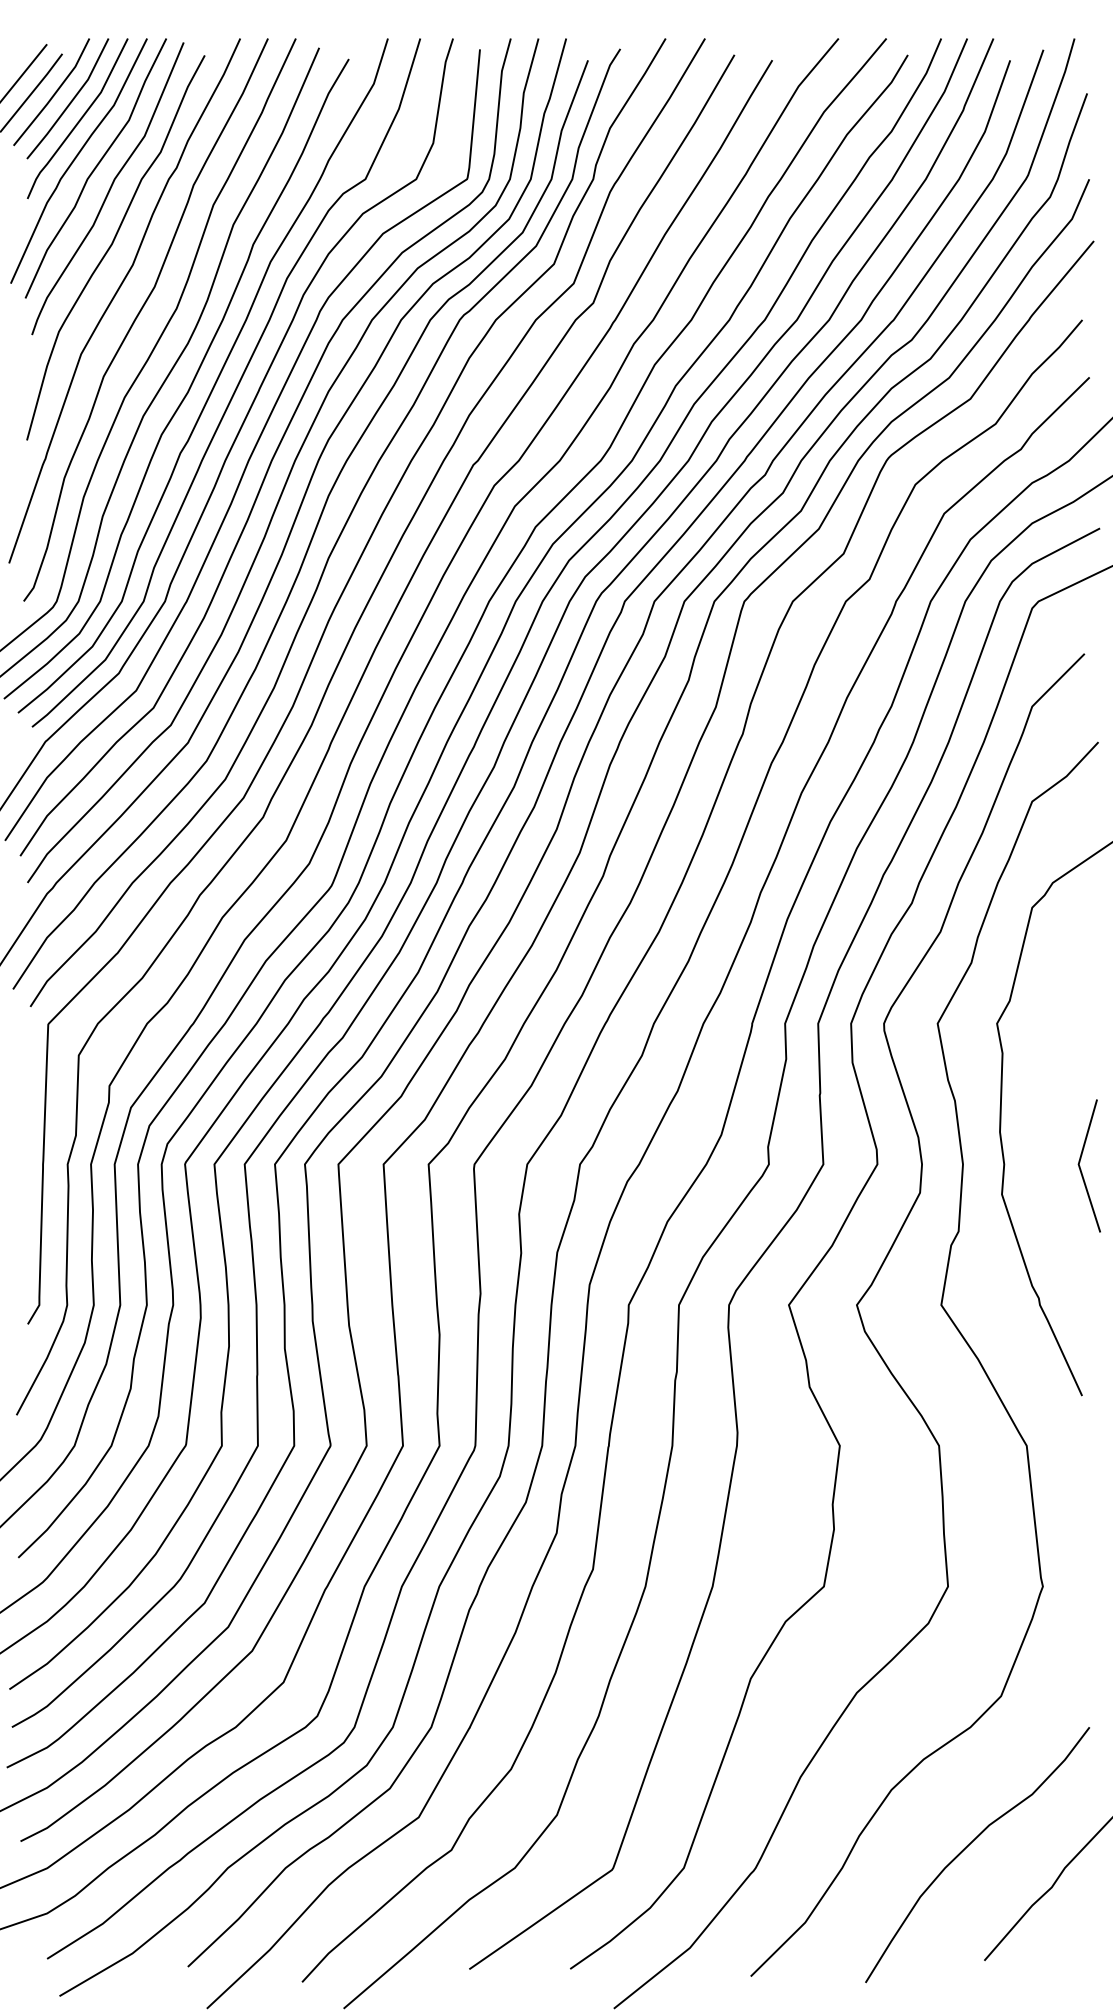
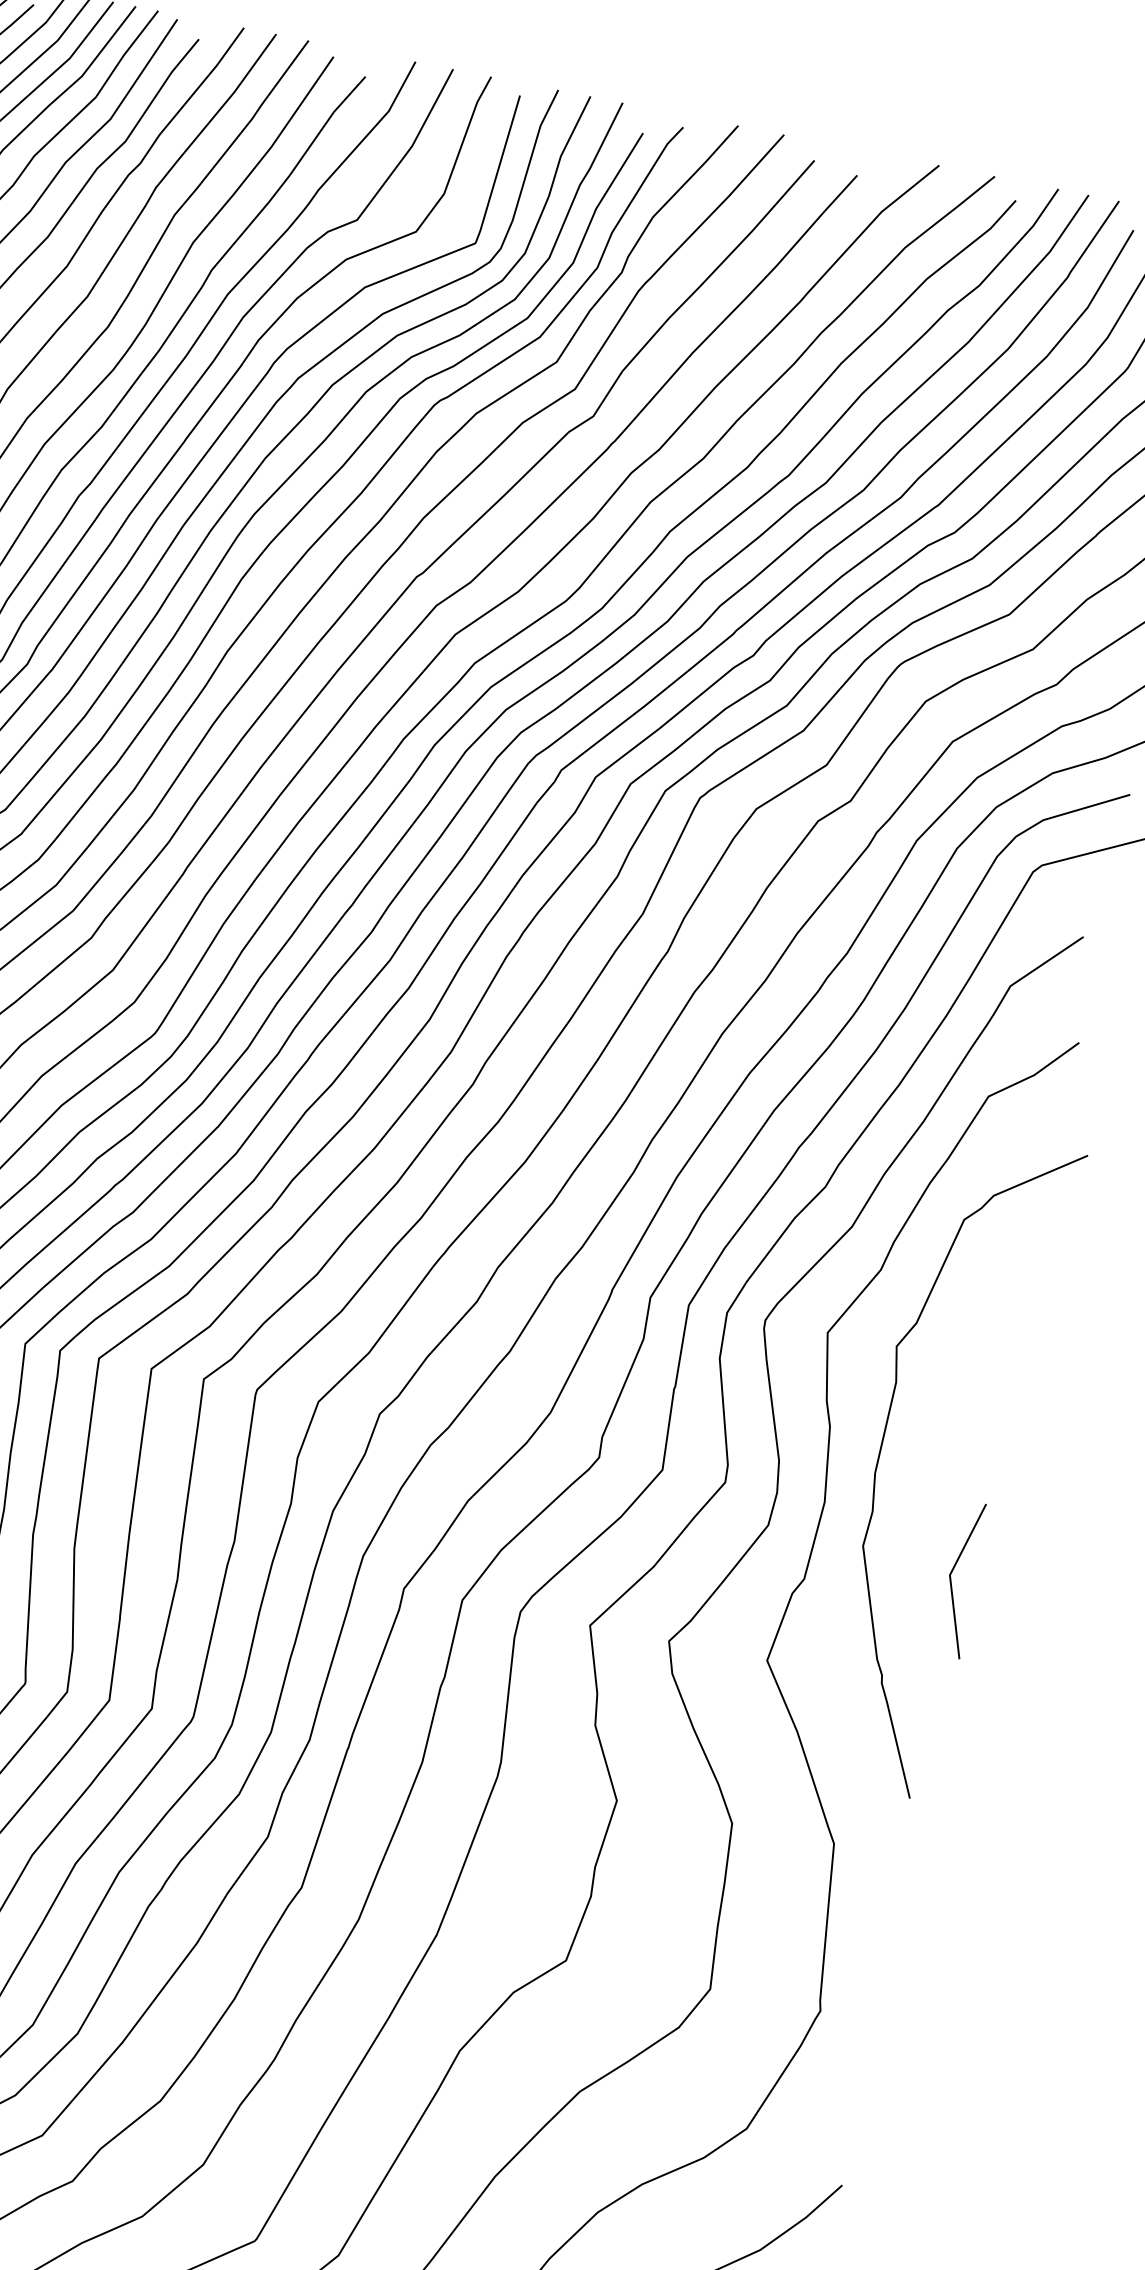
line: (1080, 1166) -> (951, 1578), moved

